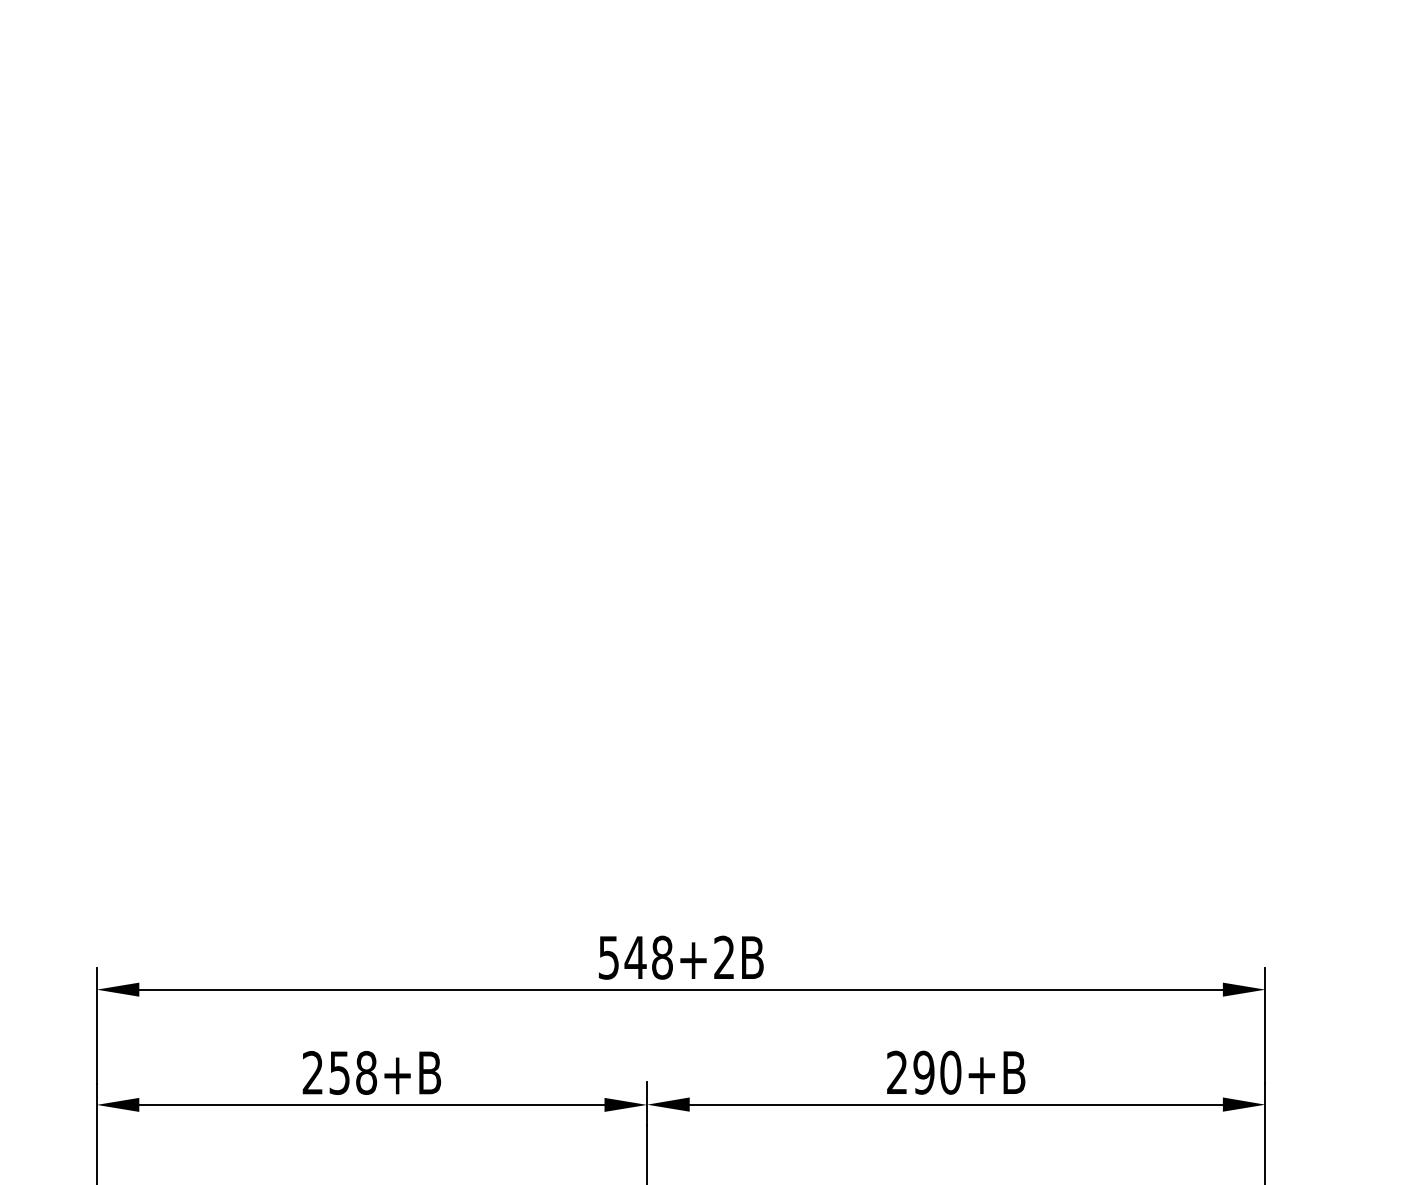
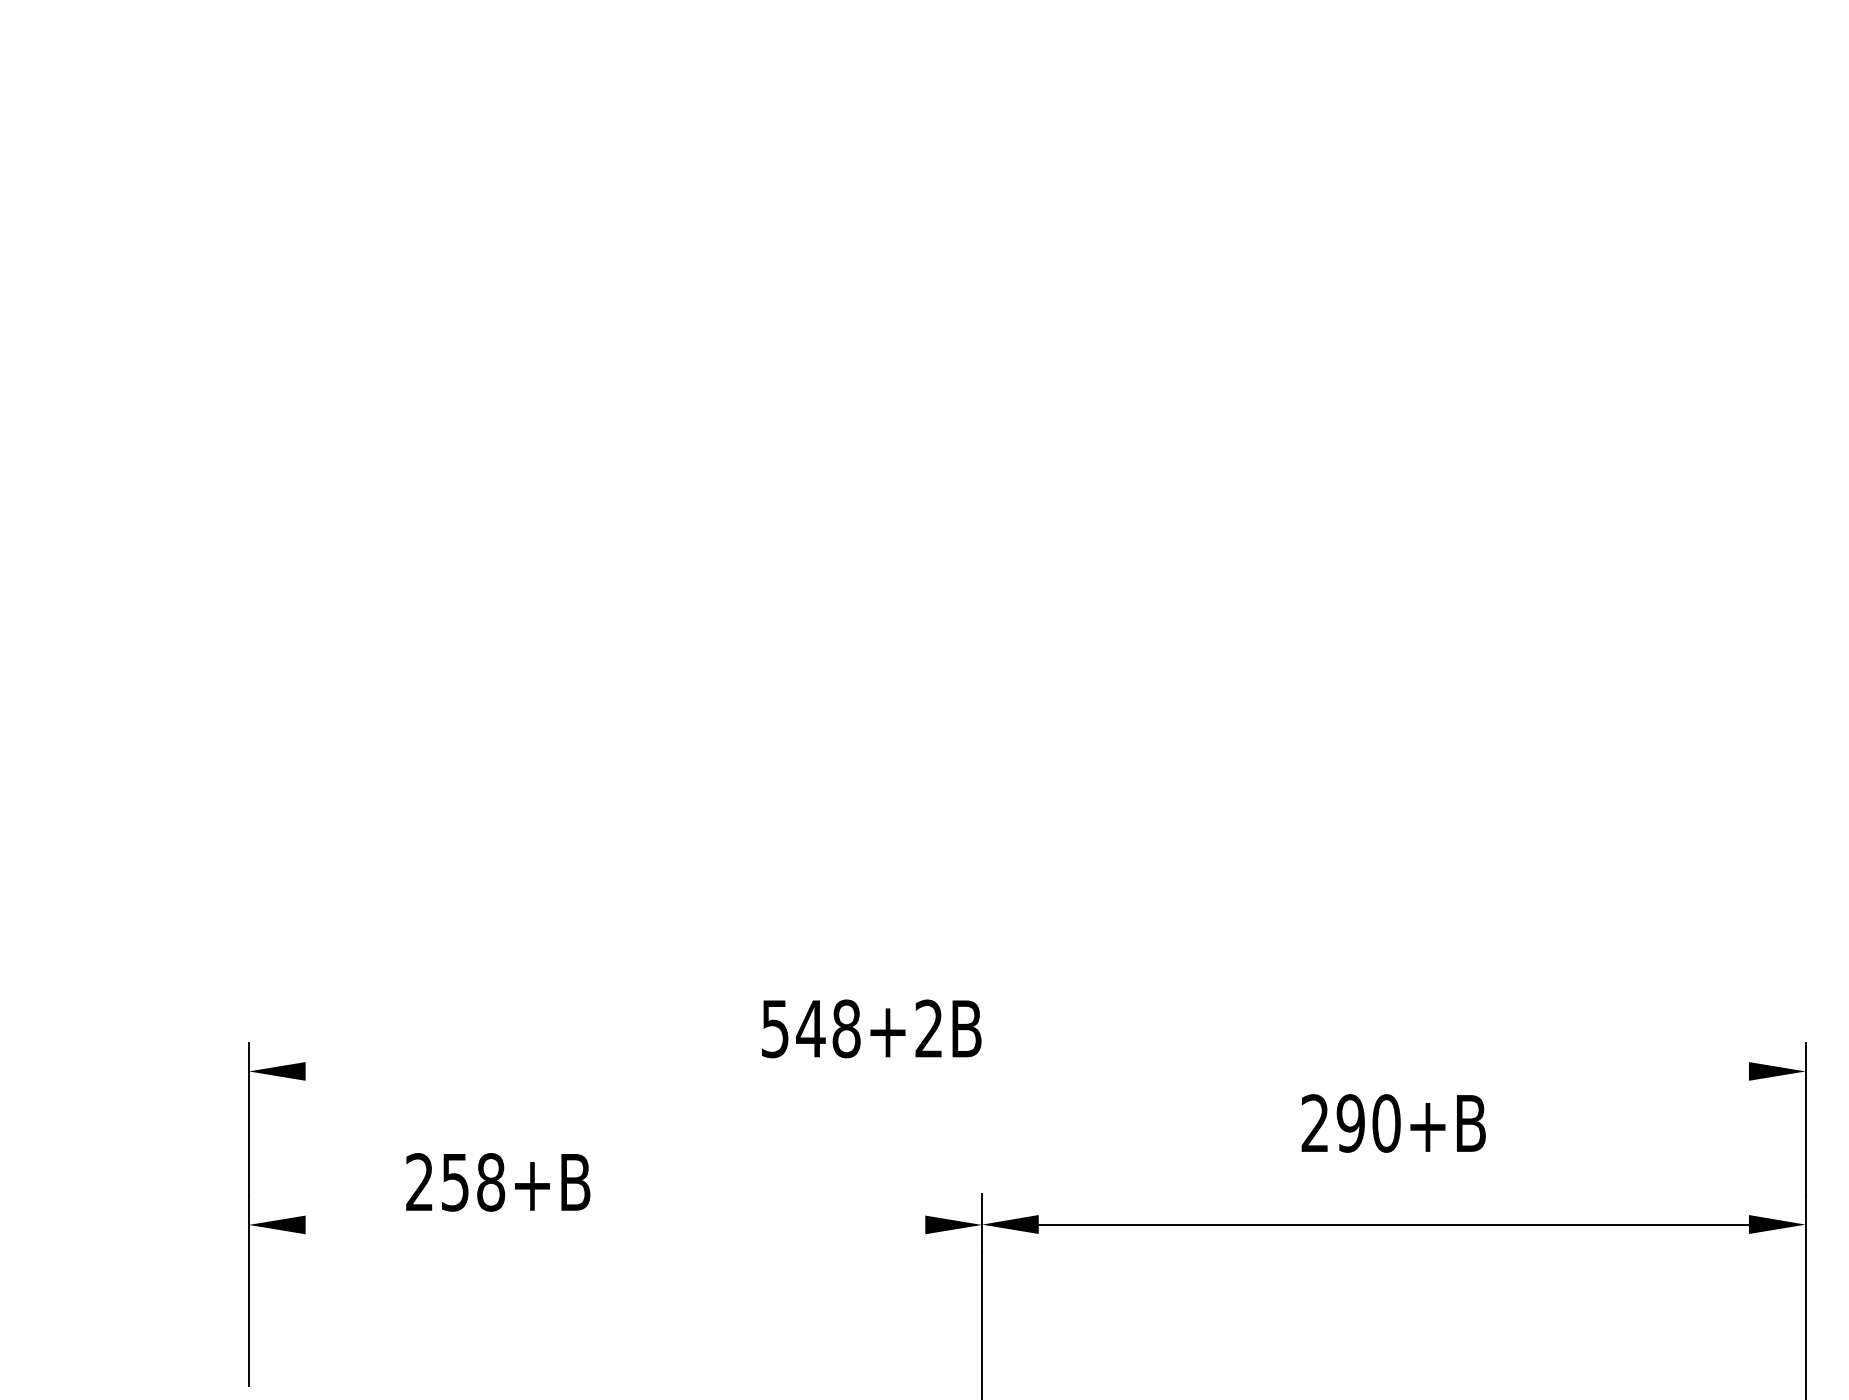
text: (681, 957) -> (871, 1028), moved
line: (680, 989) -> (1026, 1071), removed
text: (371, 1072) -> (497, 1181), moved
text: (956, 1072) -> (1394, 1123), moved
line: (371, 1104) -> (614, 1224), removed

